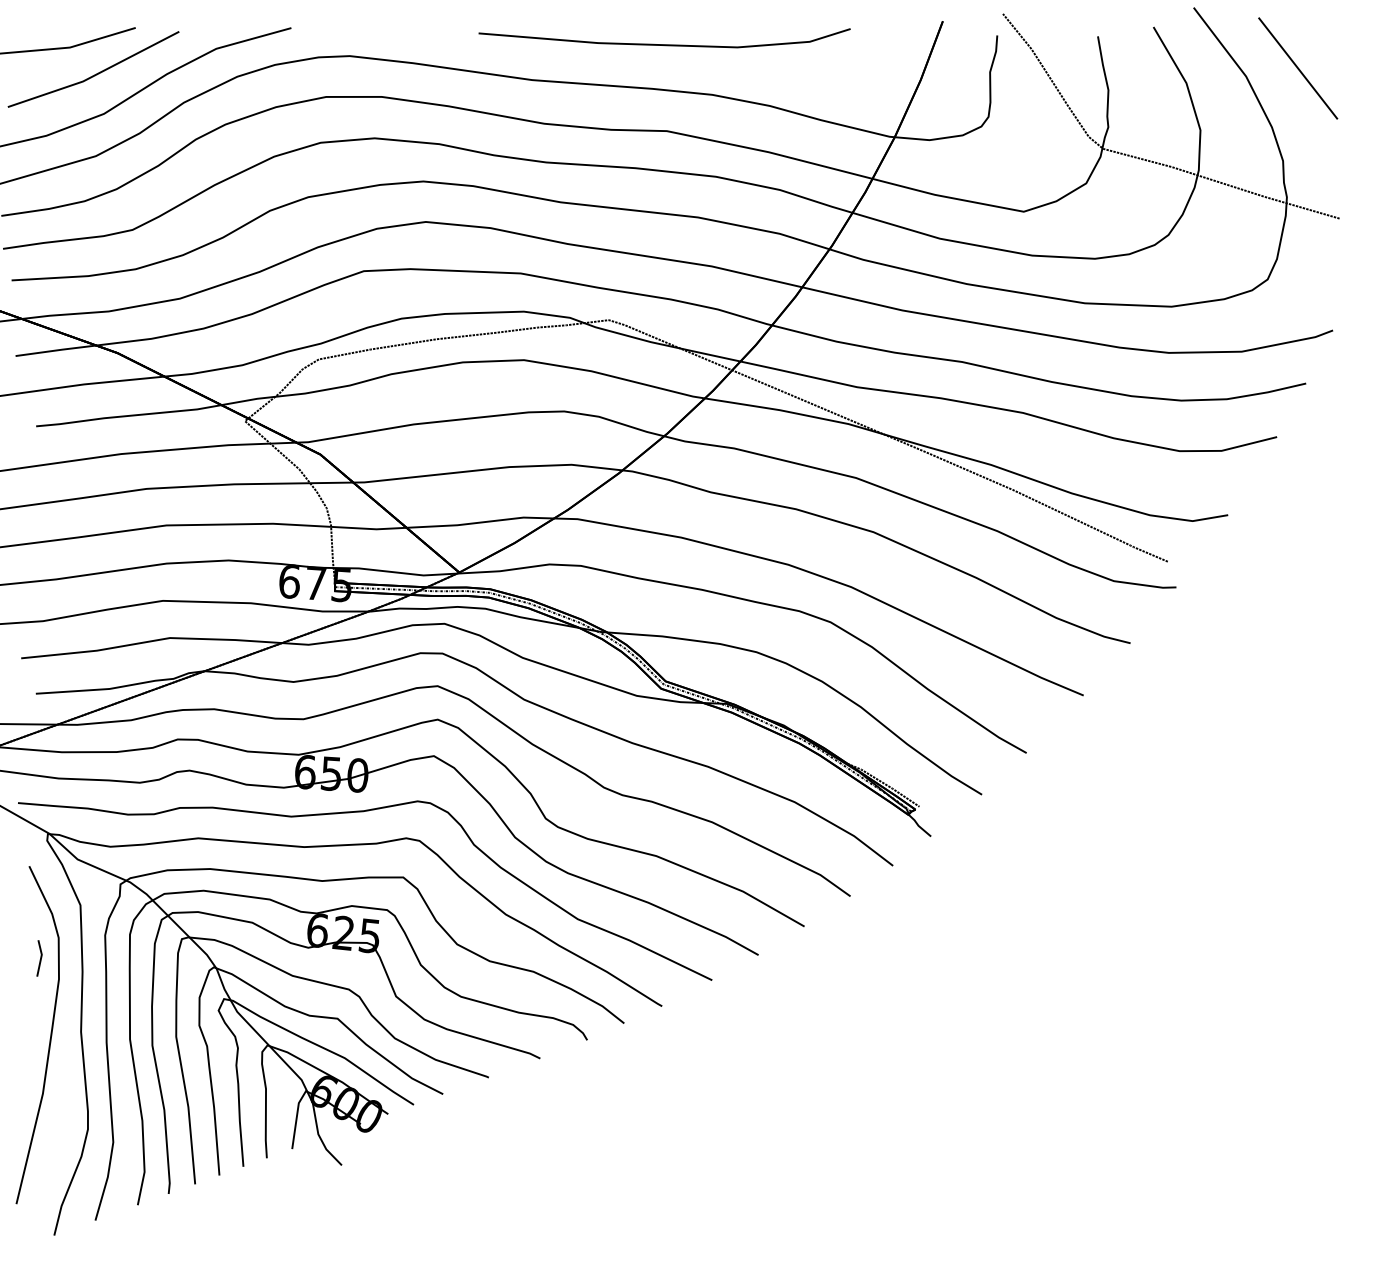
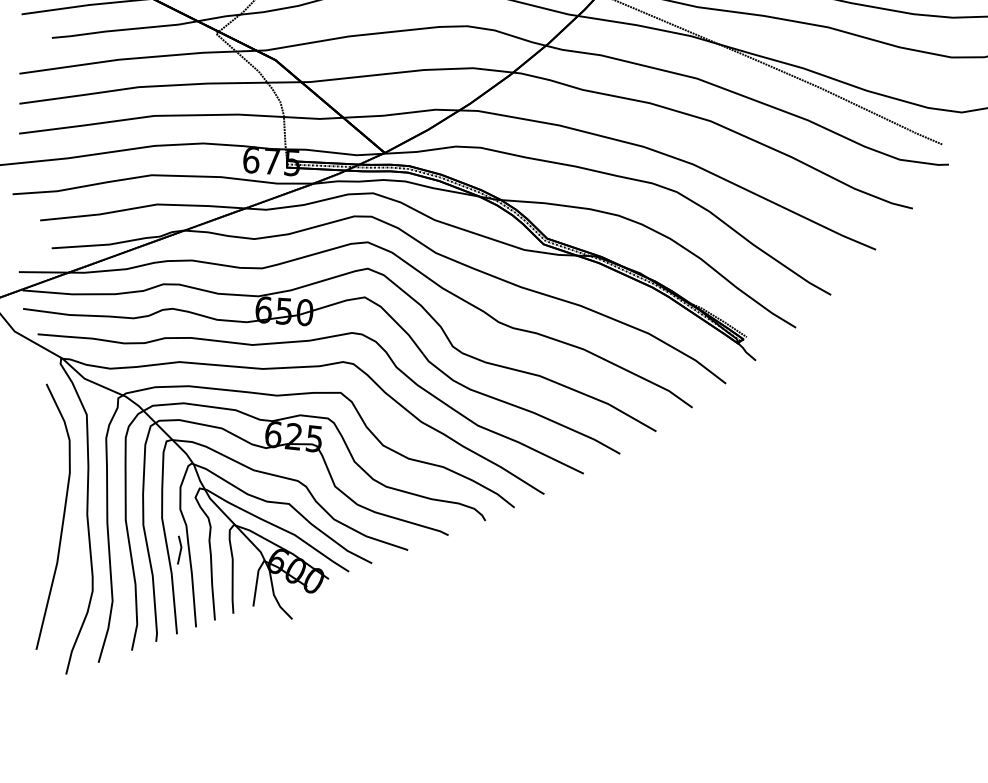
line: (40, 958) -> (180, 550), moved

